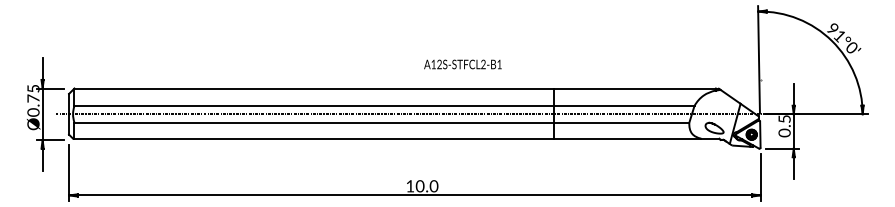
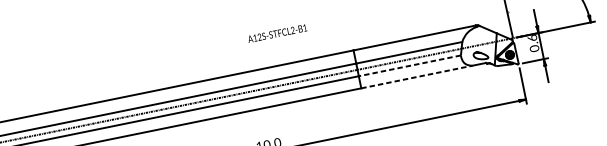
text: (462, 64) -> (277, 33), moved
text: (784, 119) -> (532, 38), 0.5 -> 0.6
line: (621, 122) -> (409, 65), solid -> dashed
line: (628, 138) -> (417, 76), solid -> dashed

